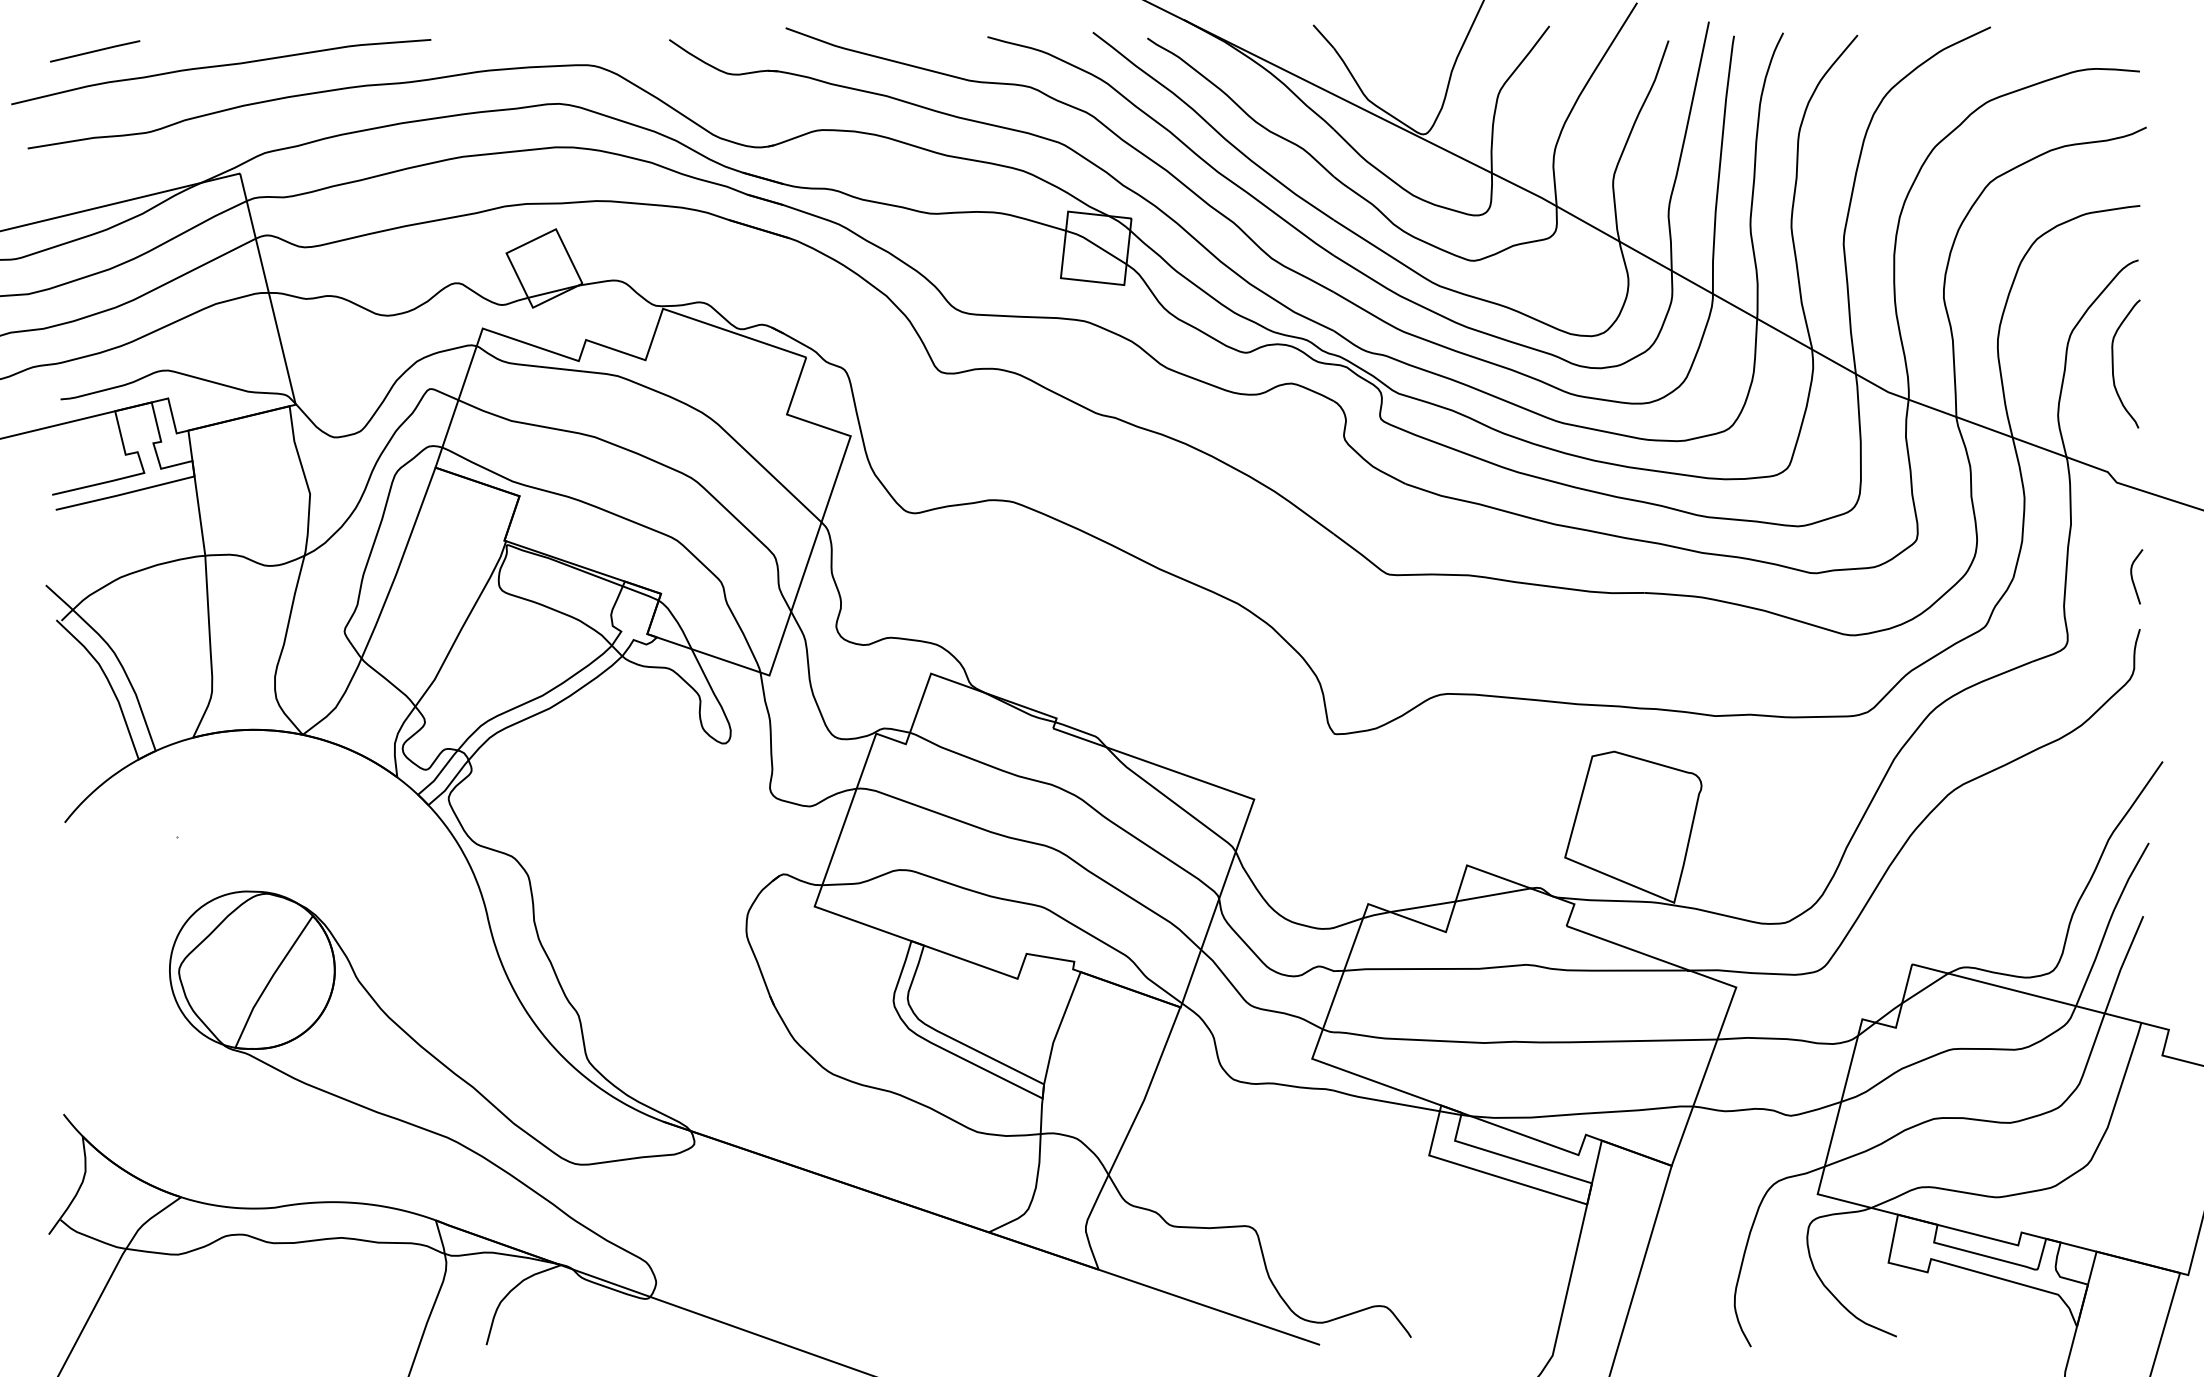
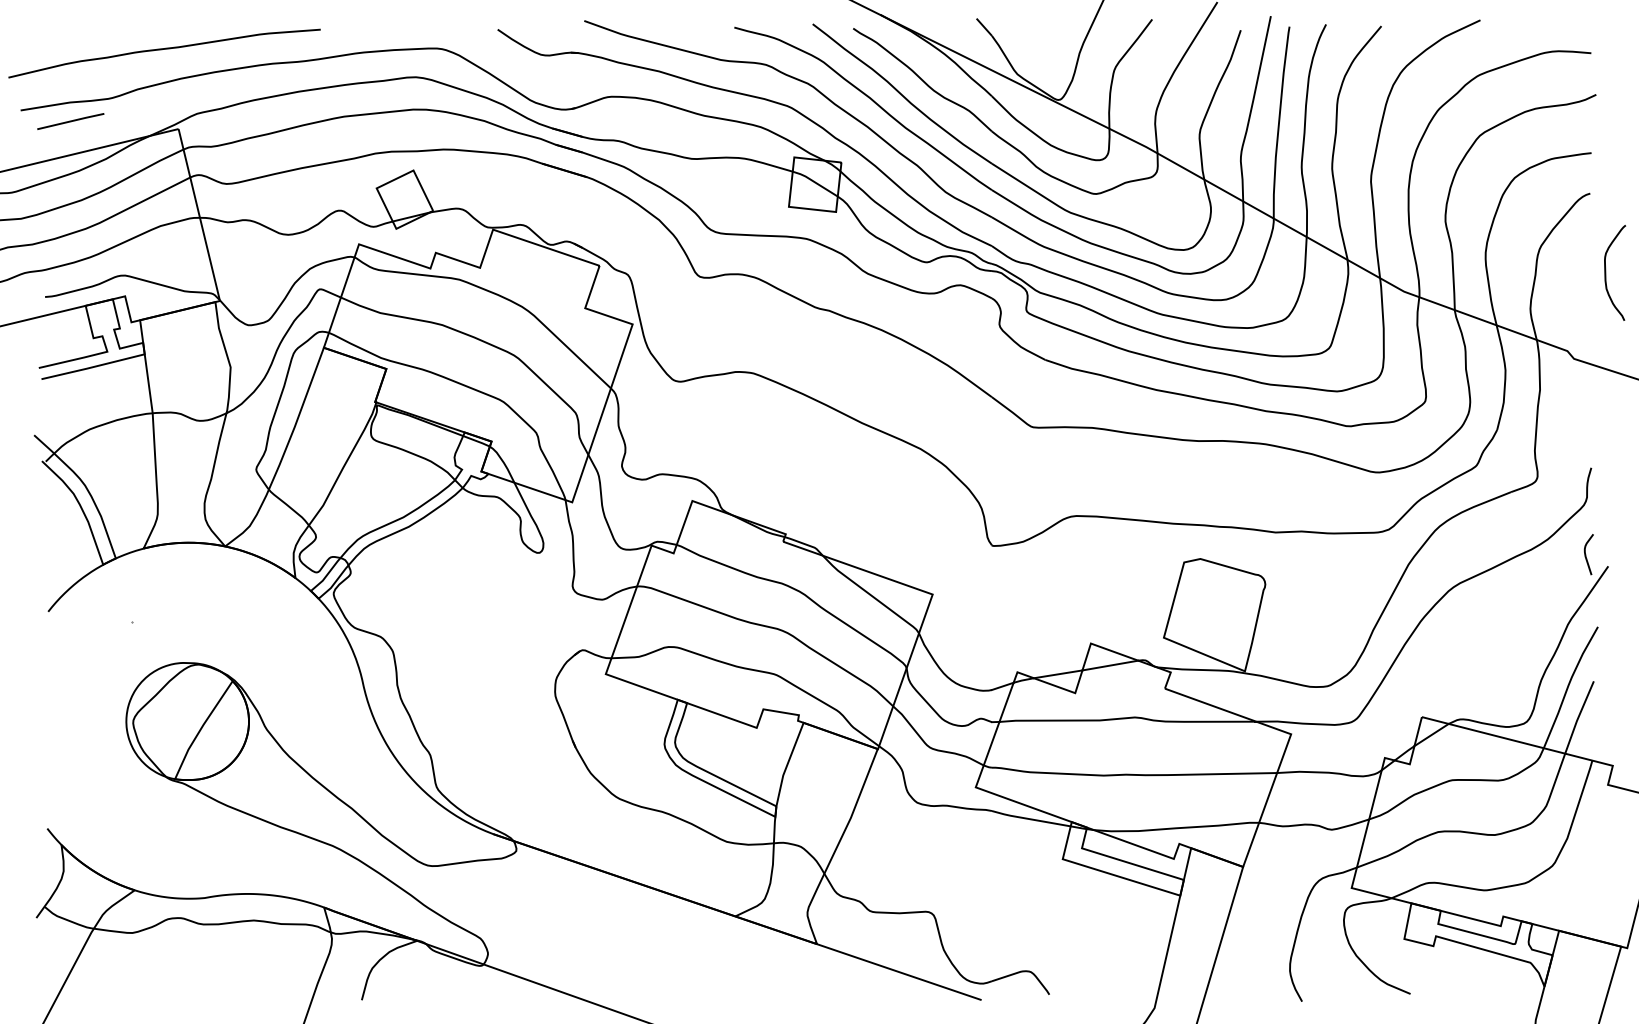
line: (95, 51) -> (71, 121), moved
curve: (2113, 363) -> (1605, 272), moved
curve: (2132, 576) -> (1585, 554), moved

